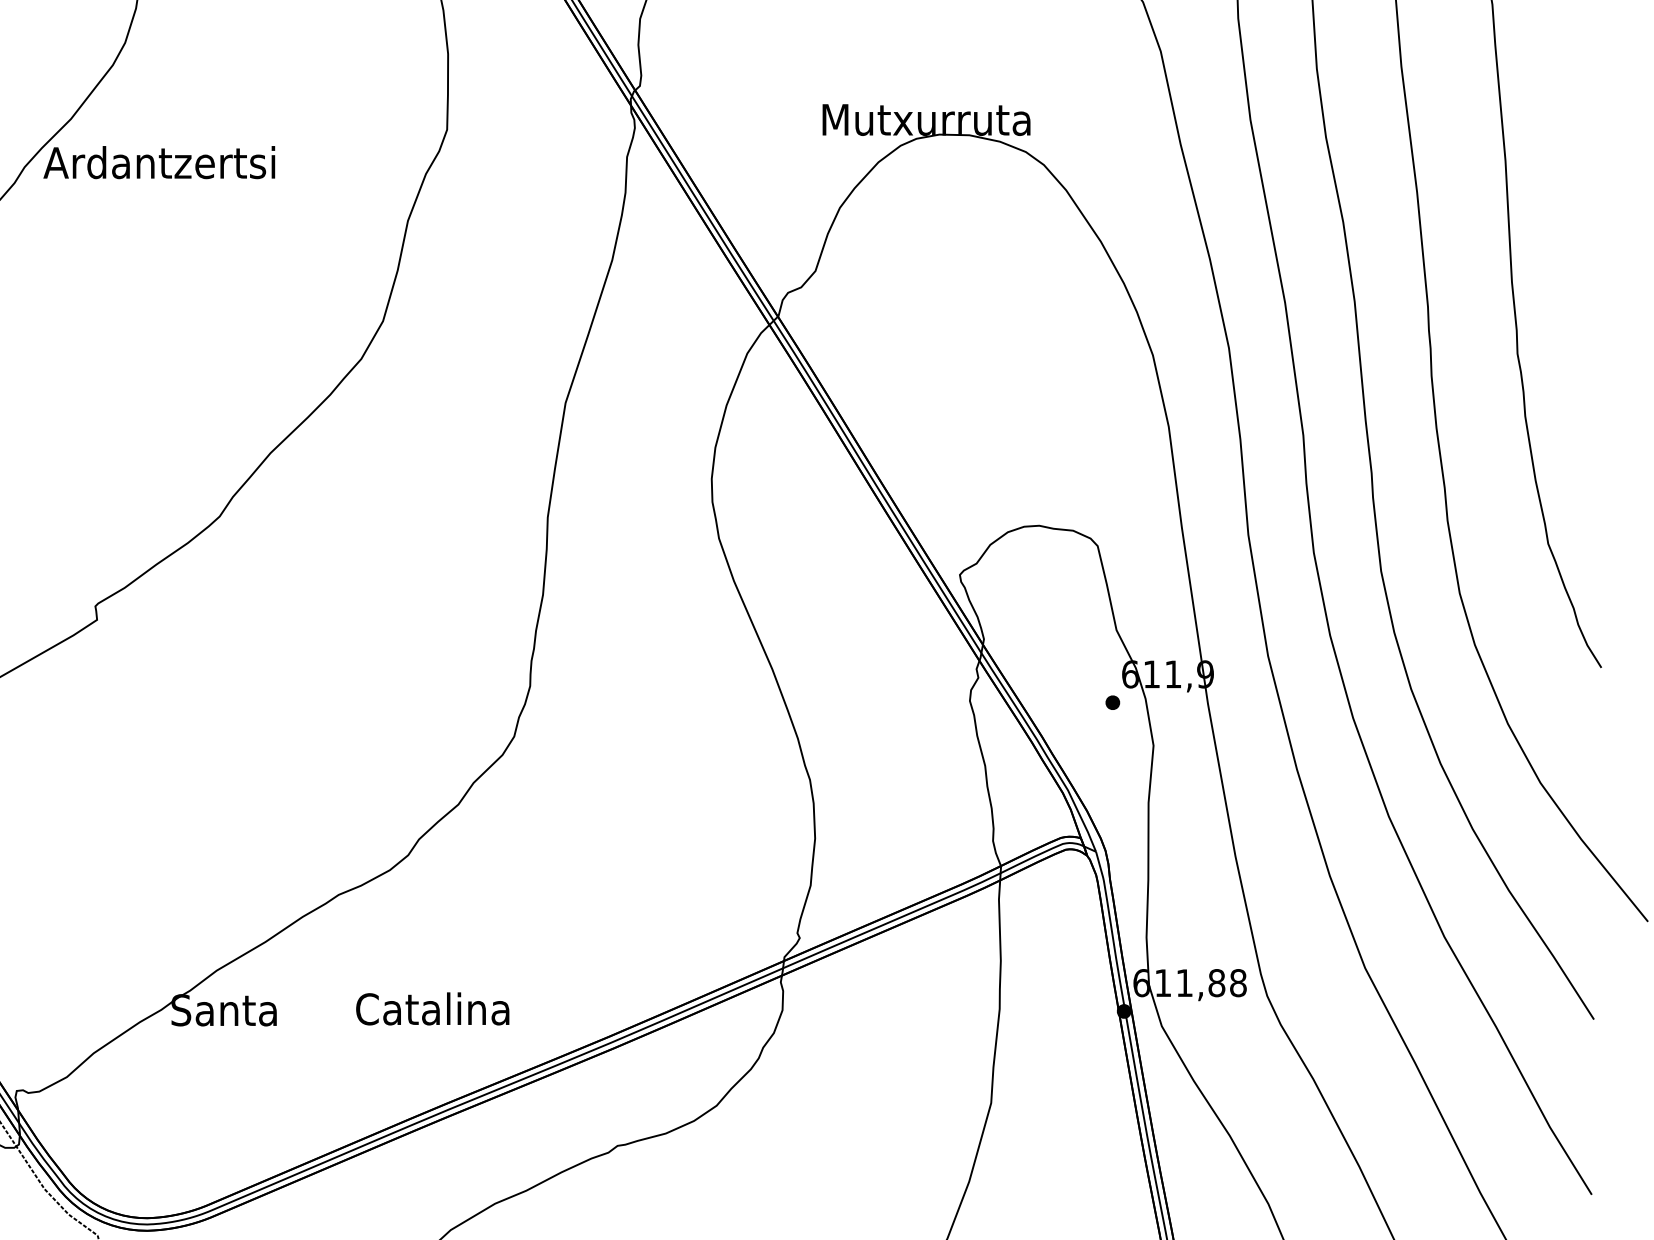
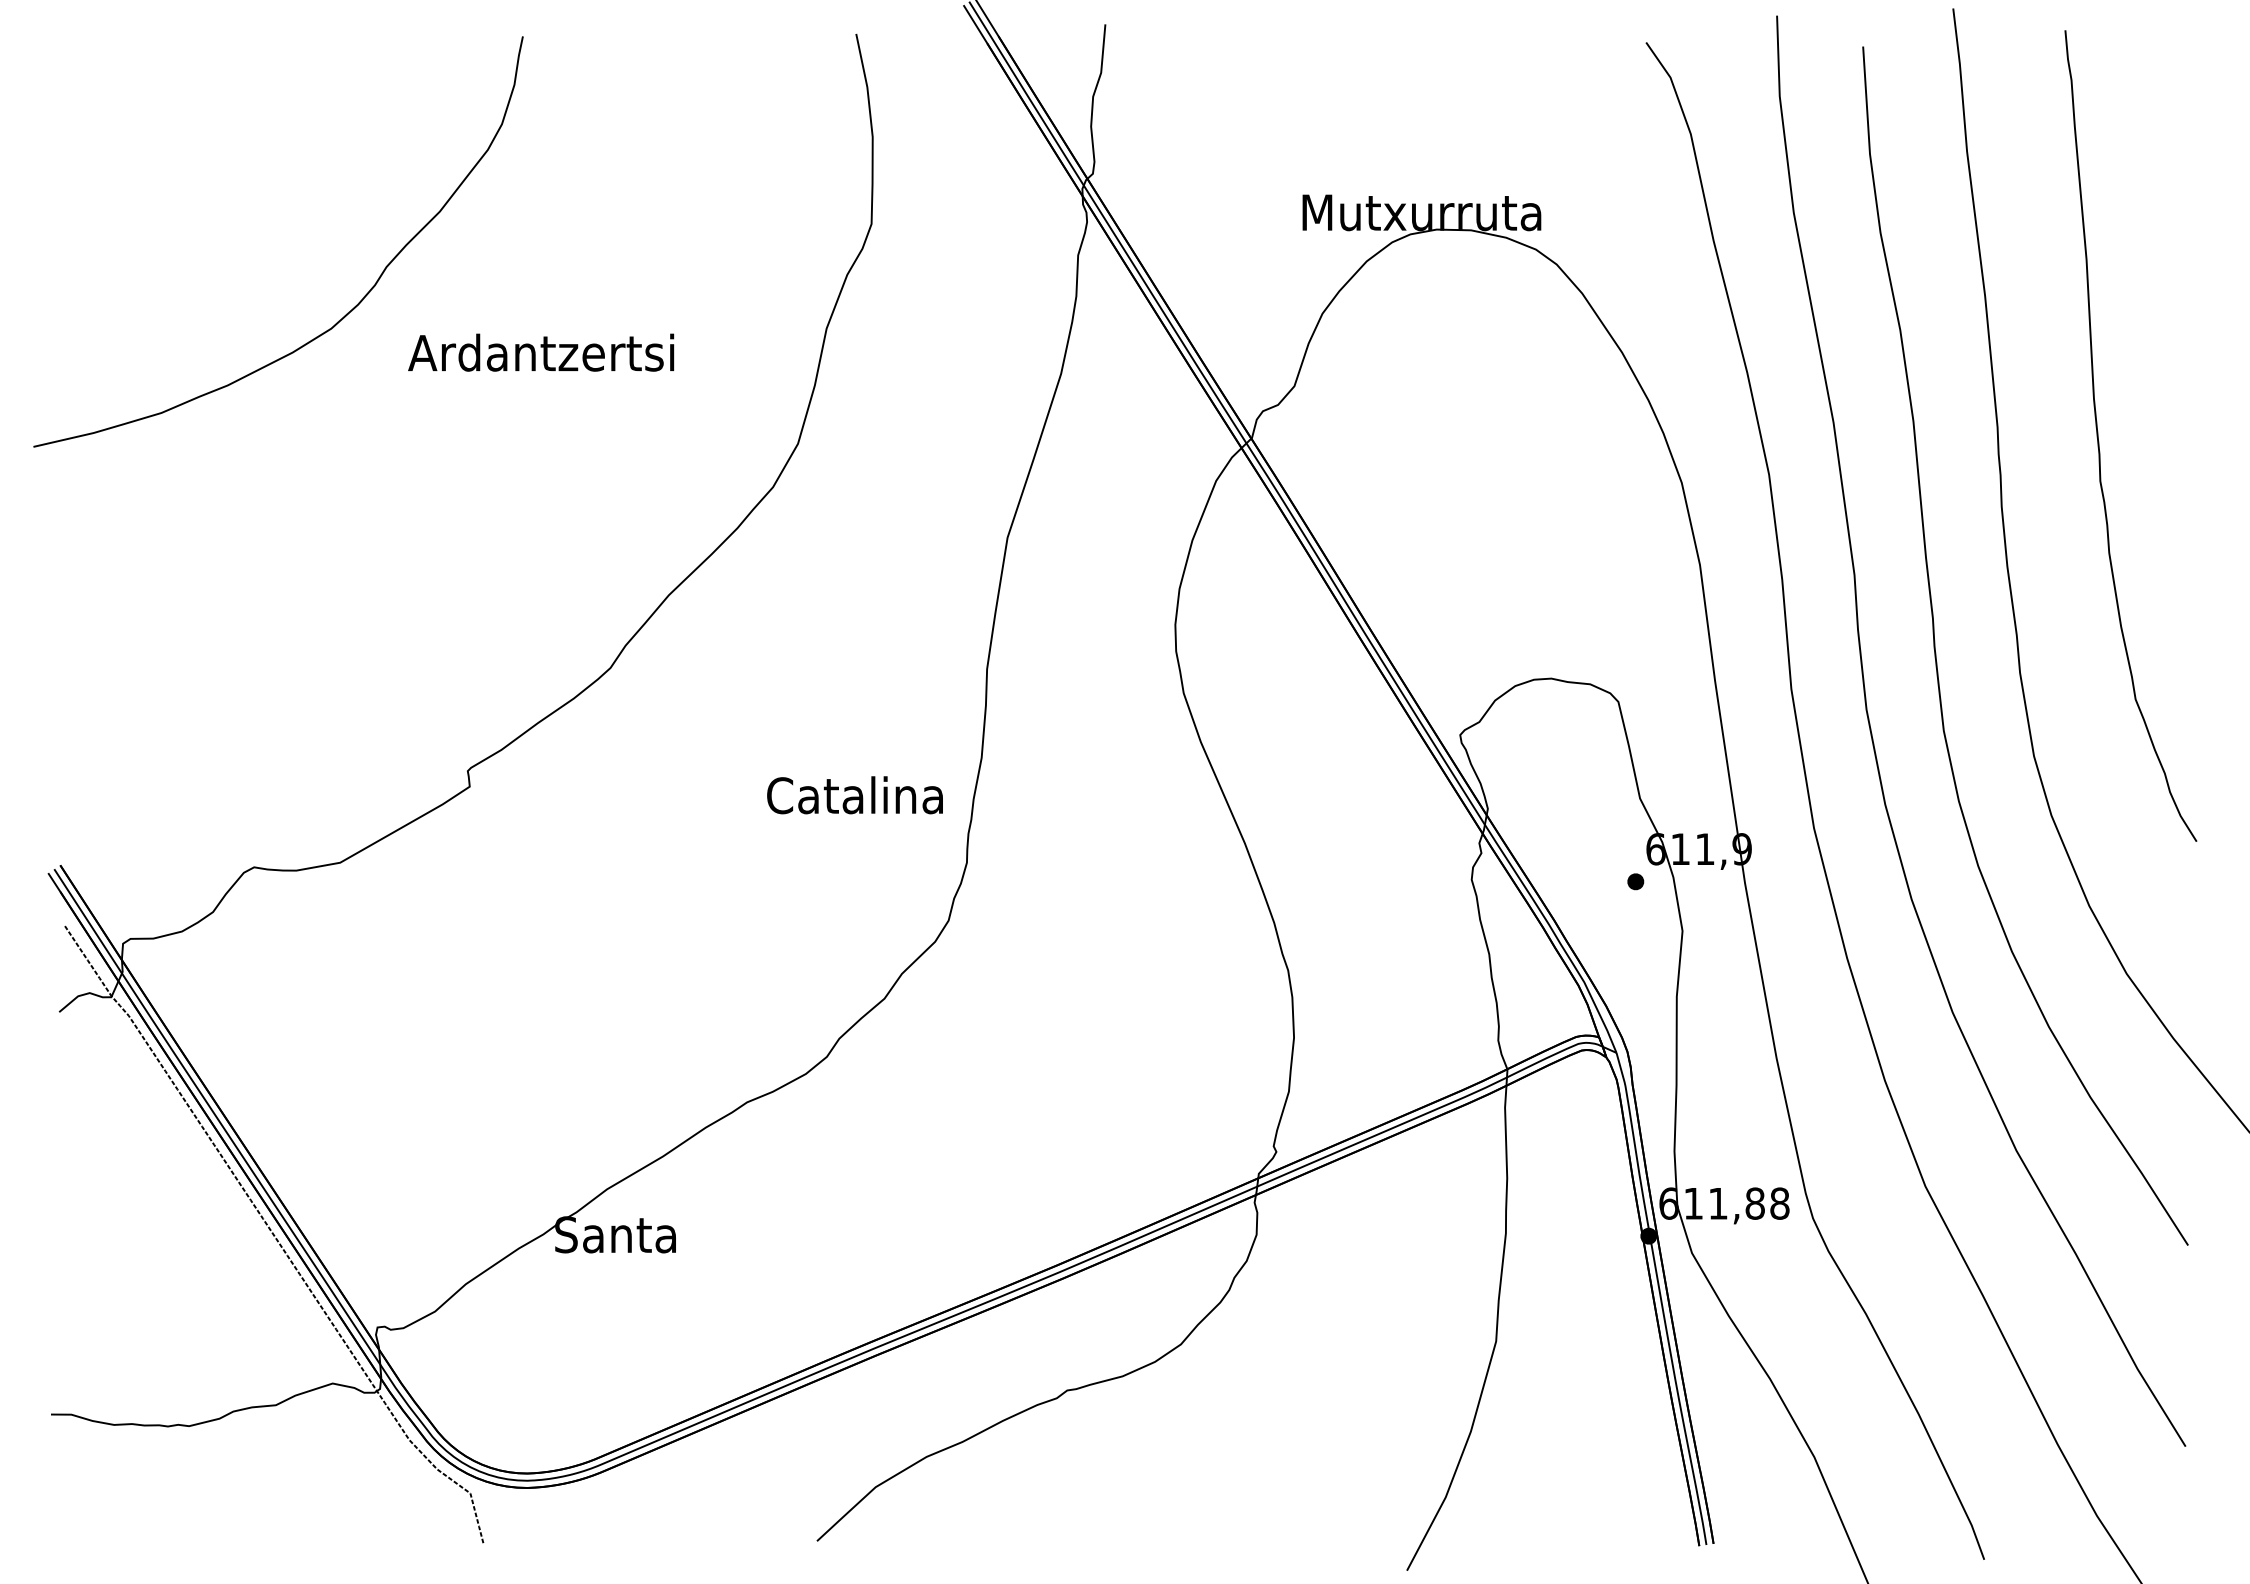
text: (159, 162) -> (541, 352), moved
text: (432, 1009) -> (854, 795), moved

